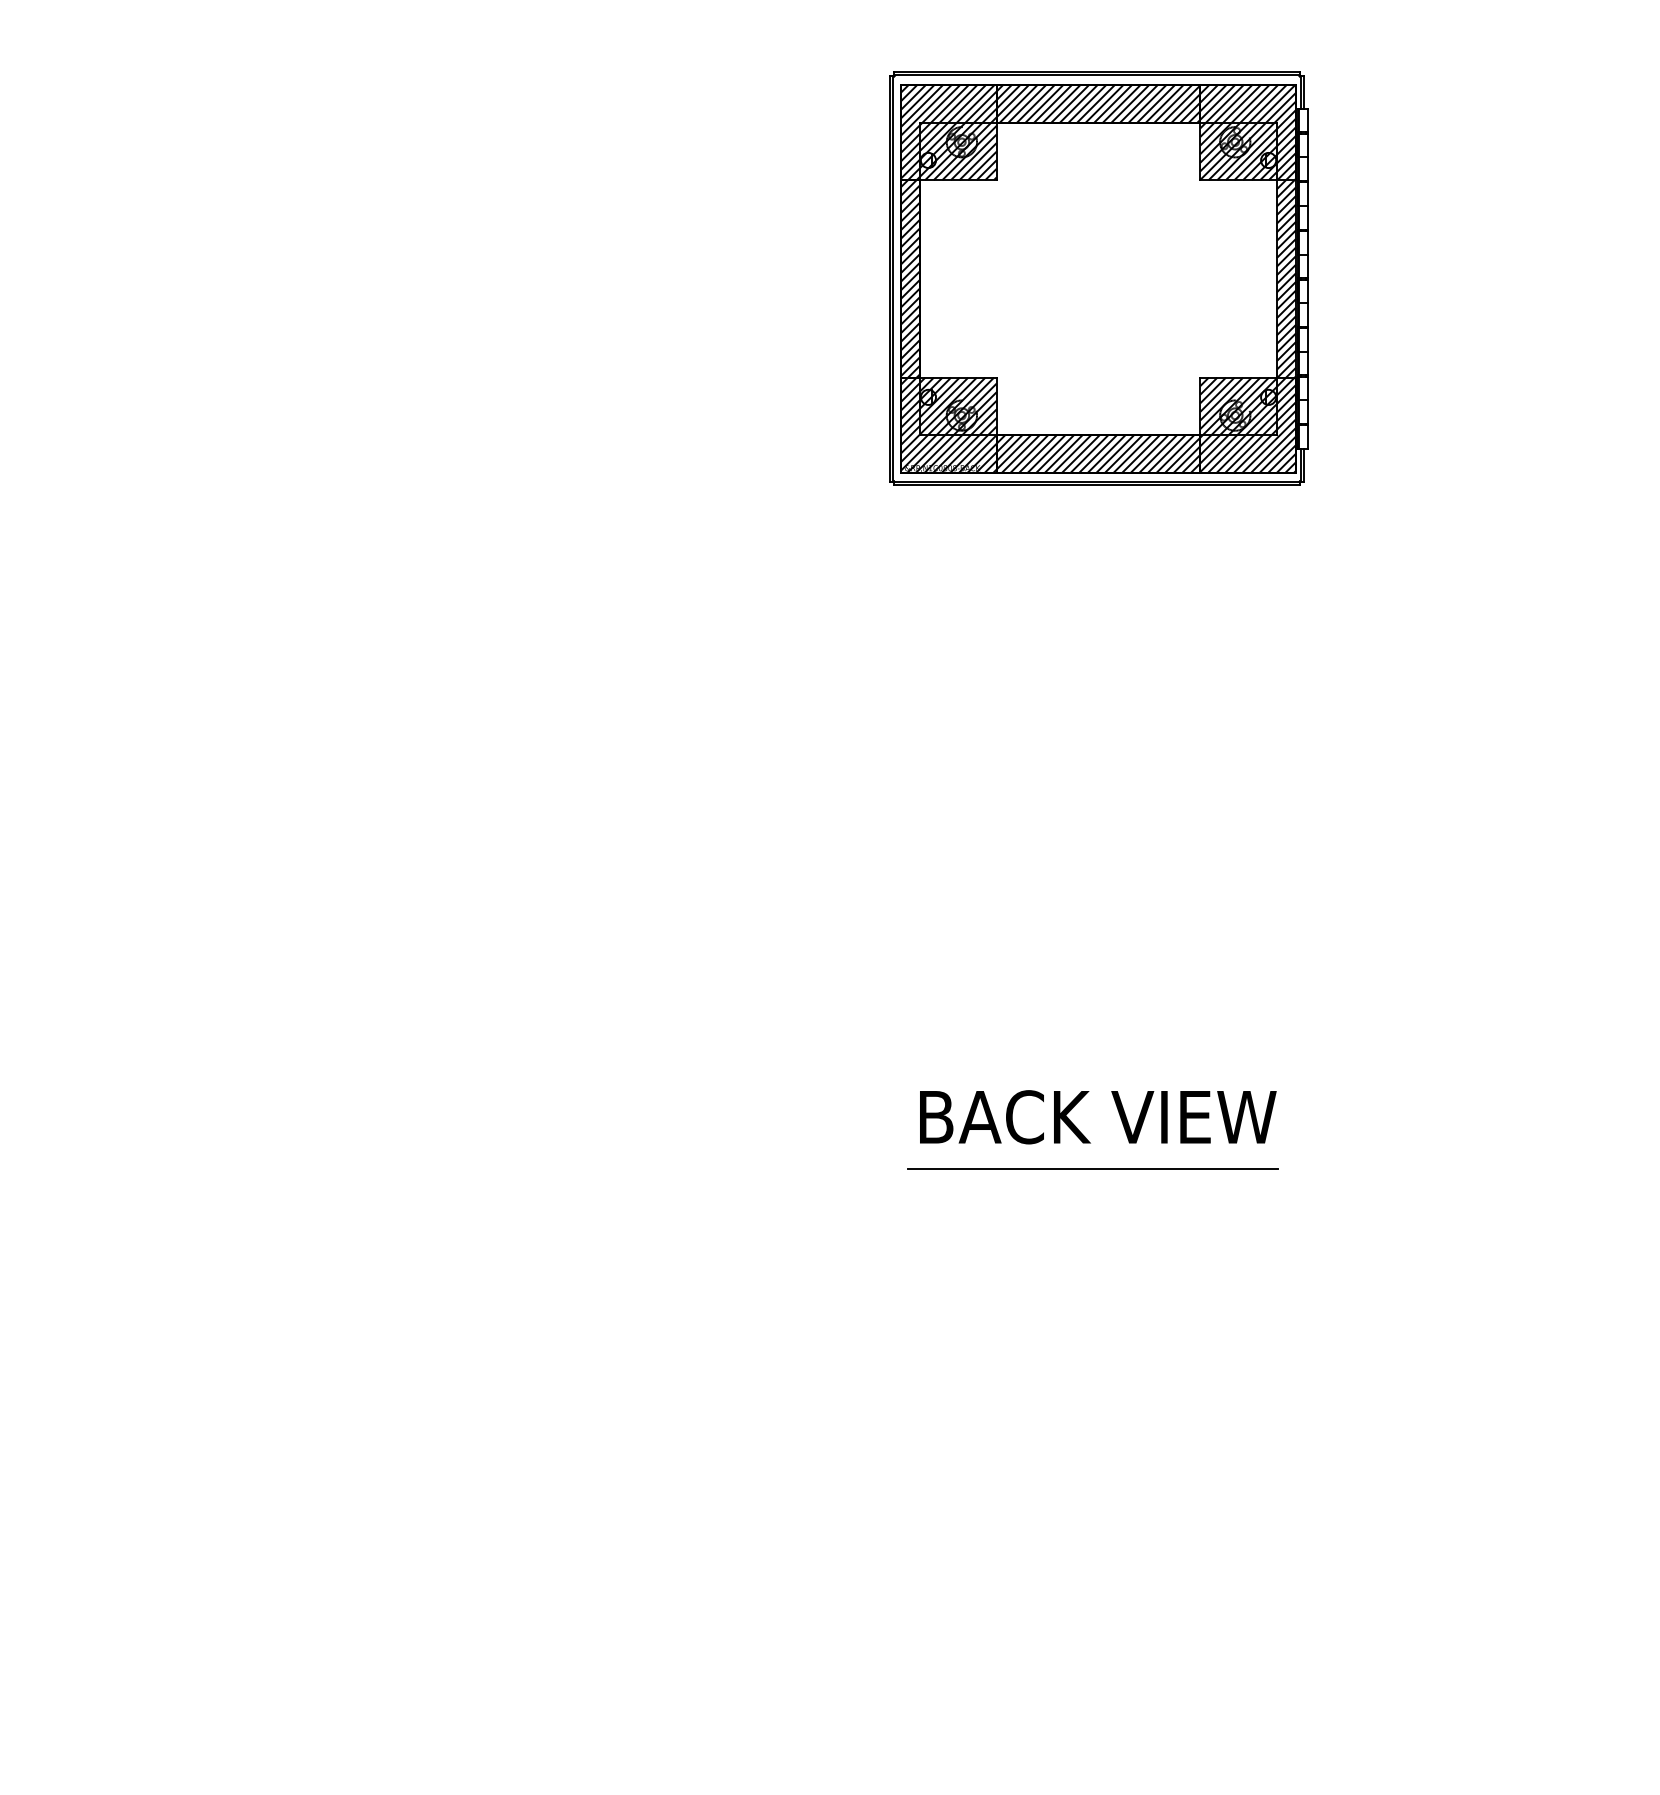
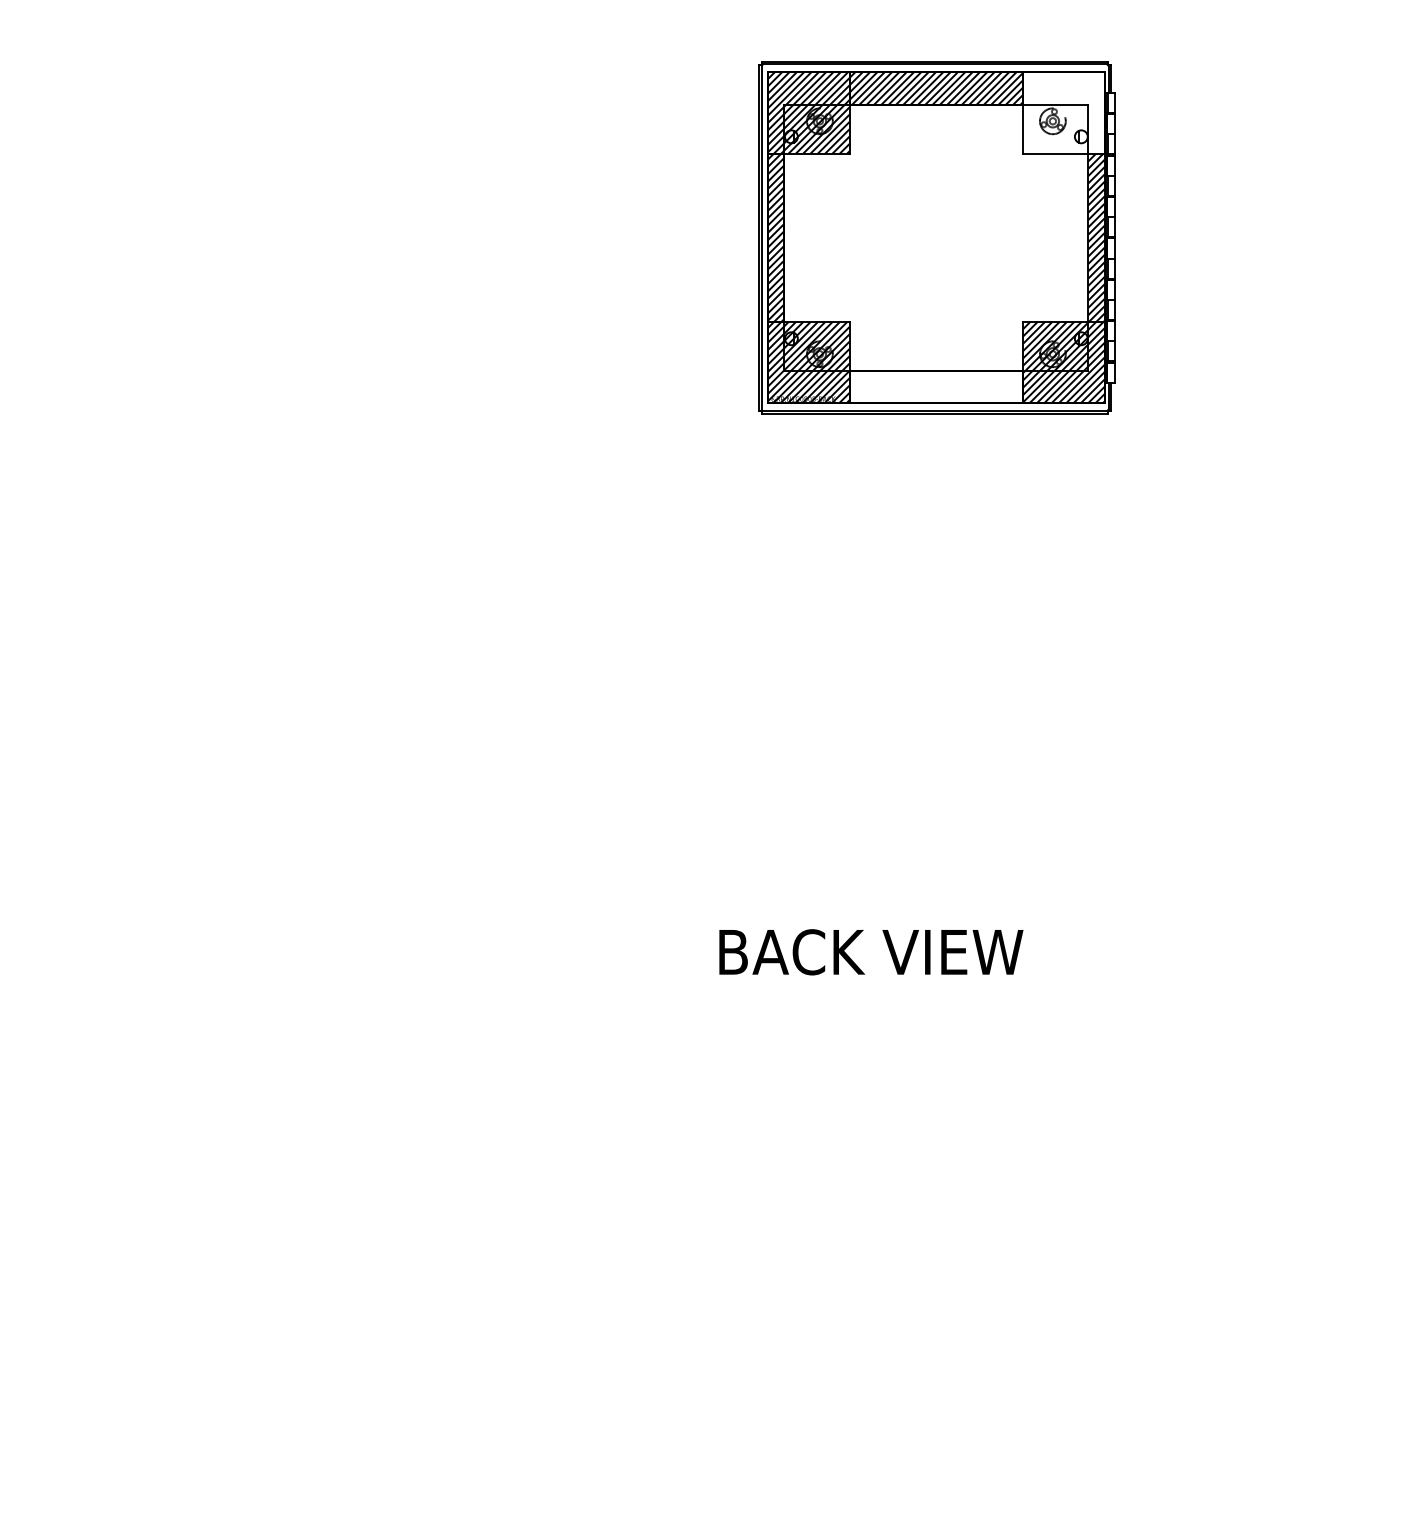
hatch: (1248, 132) -> (1064, 112), removed
hatch: (1098, 454) -> (936, 387), removed
text: (1098, 1117) -> (871, 952), moved
line: (1093, 1169) -> (932, 996), removed

